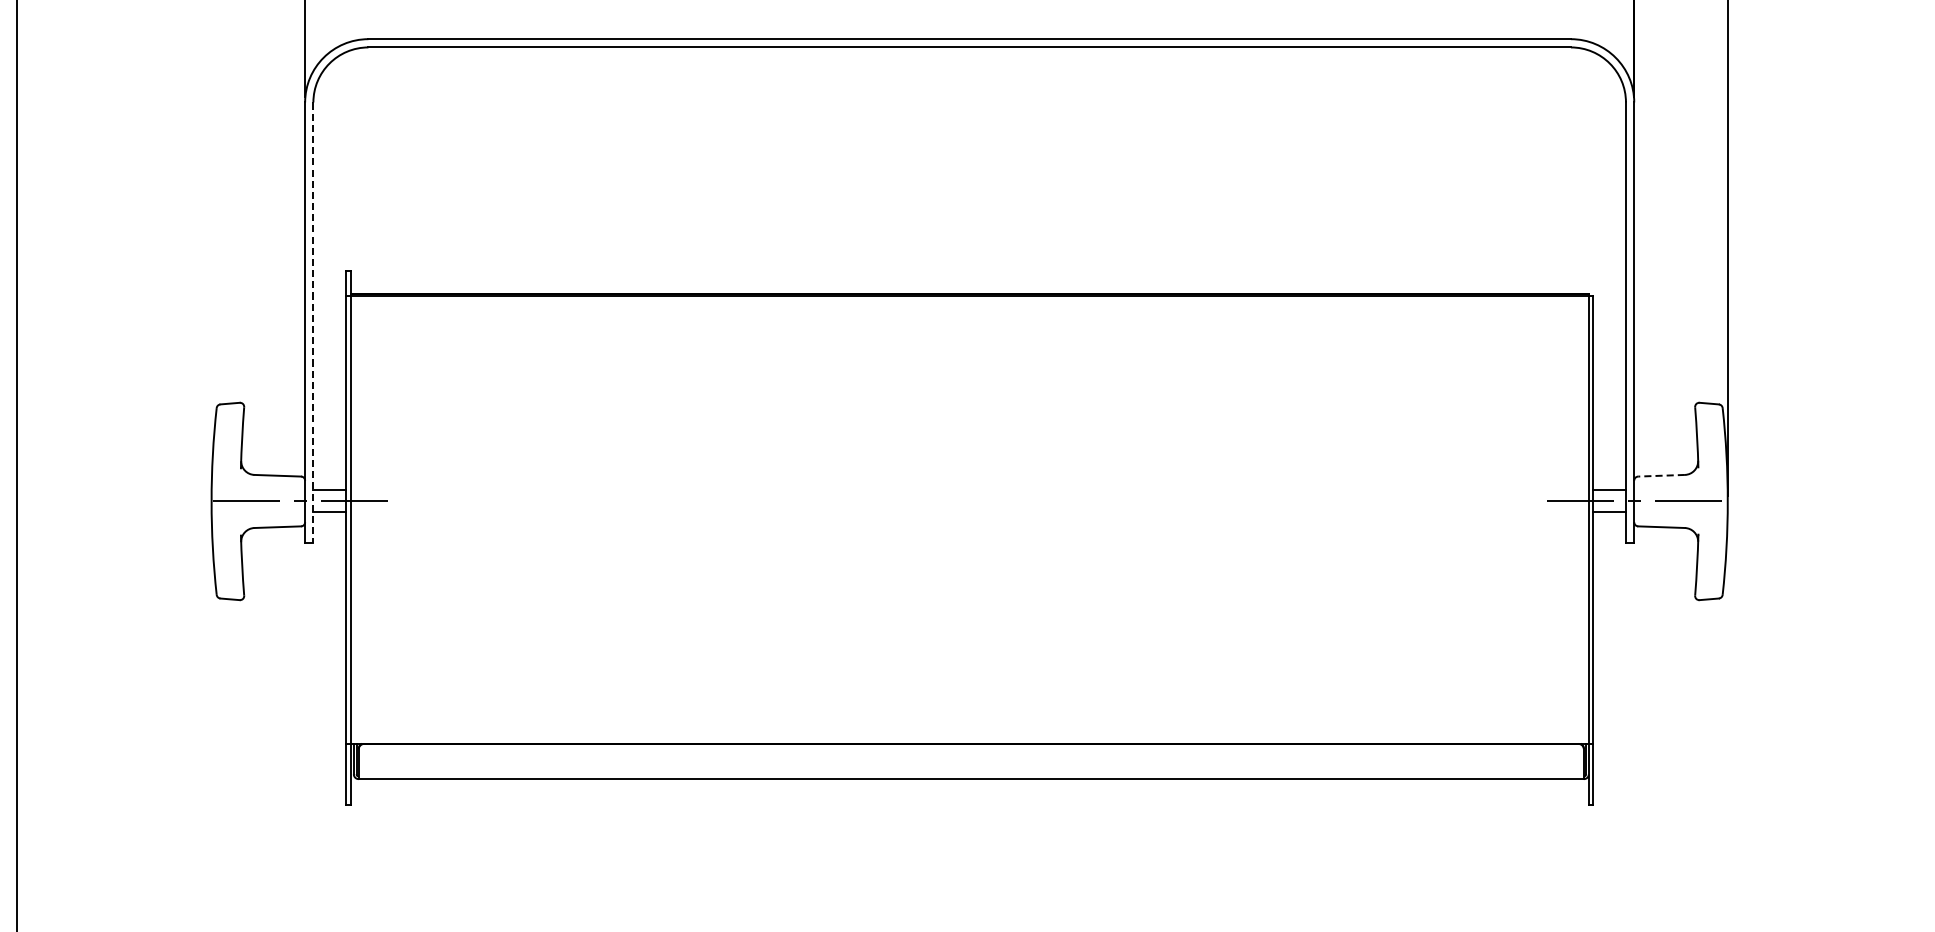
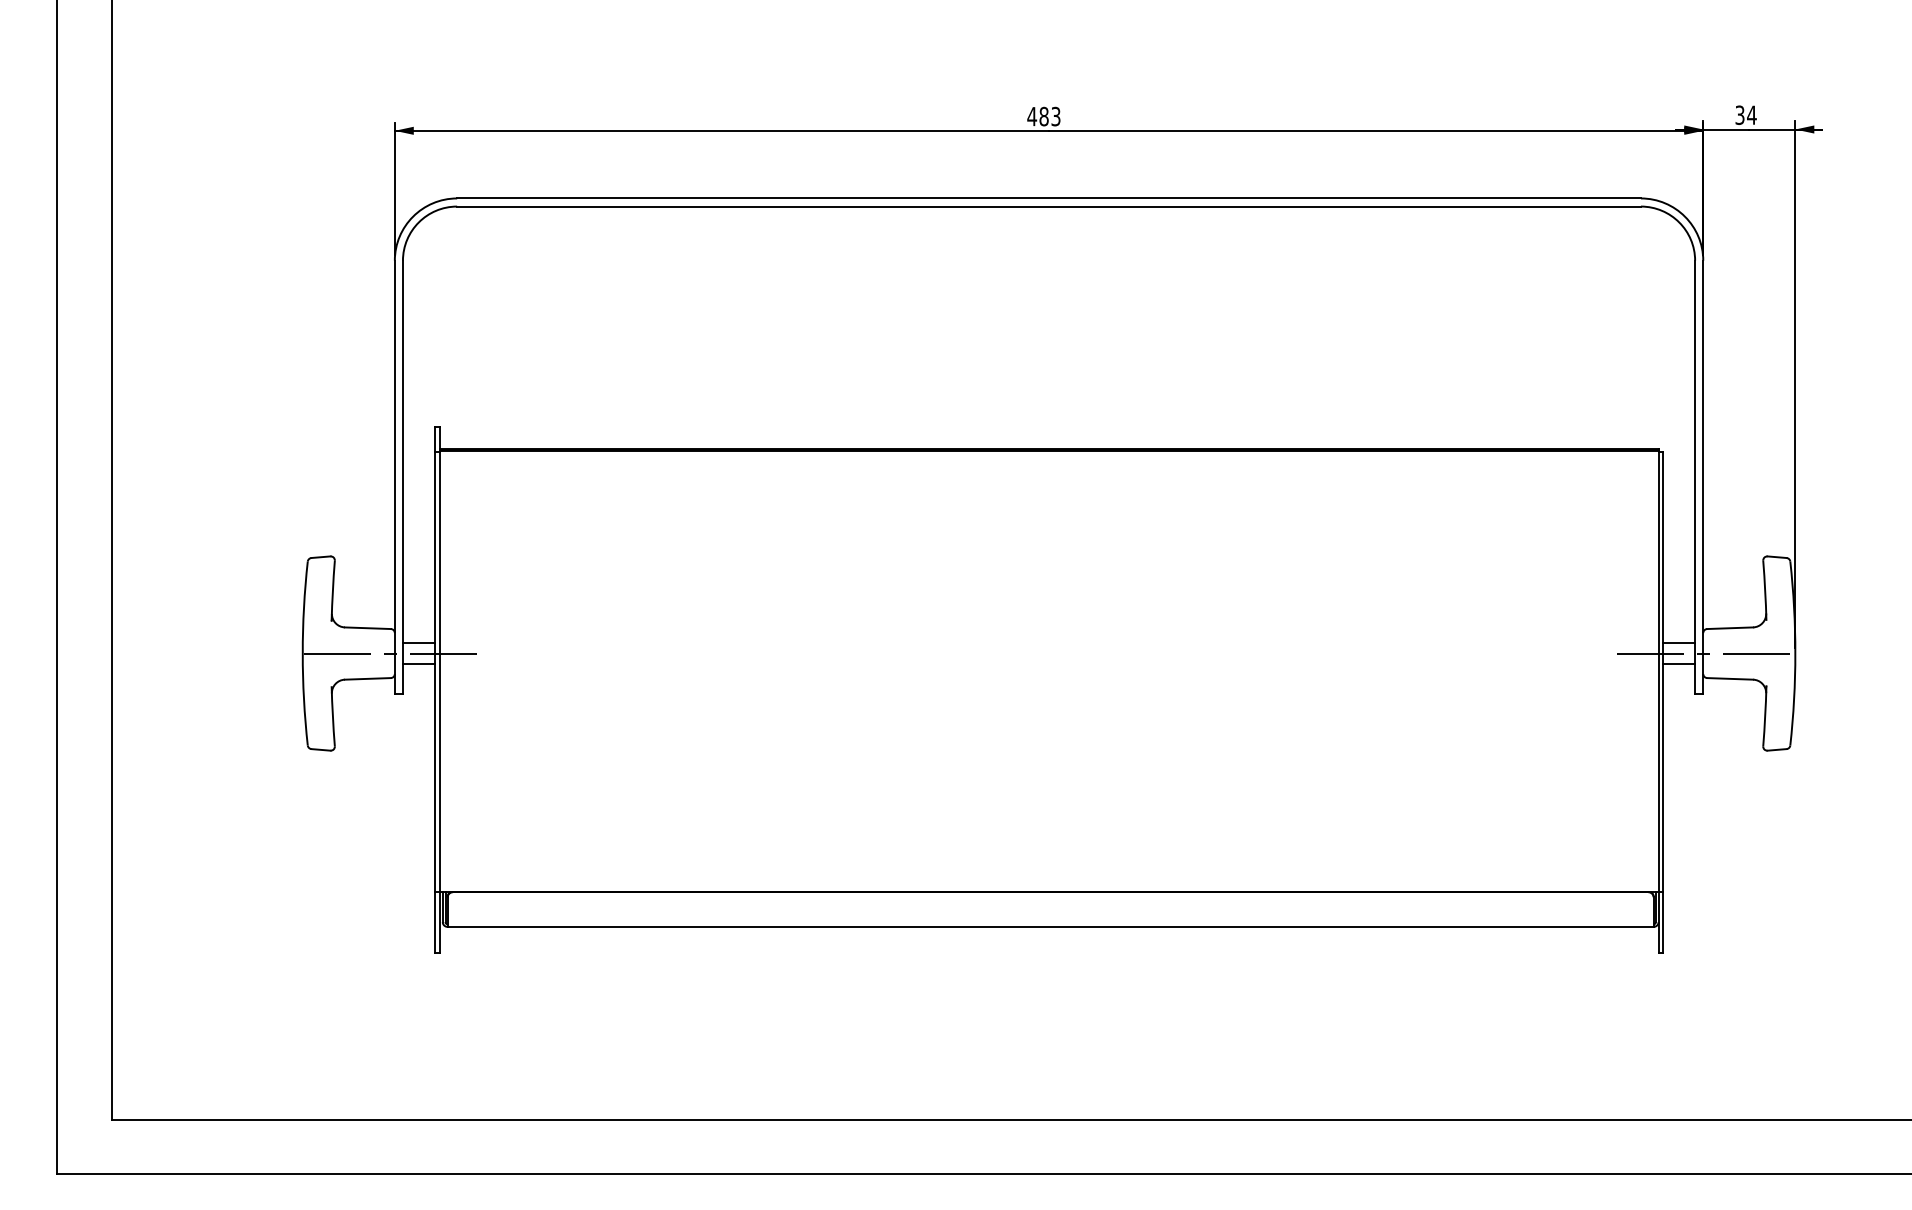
line: (312, 322) -> (402, 477), dashed -> solid
line: (1661, 476) -> (1730, 628), dashed -> solid

